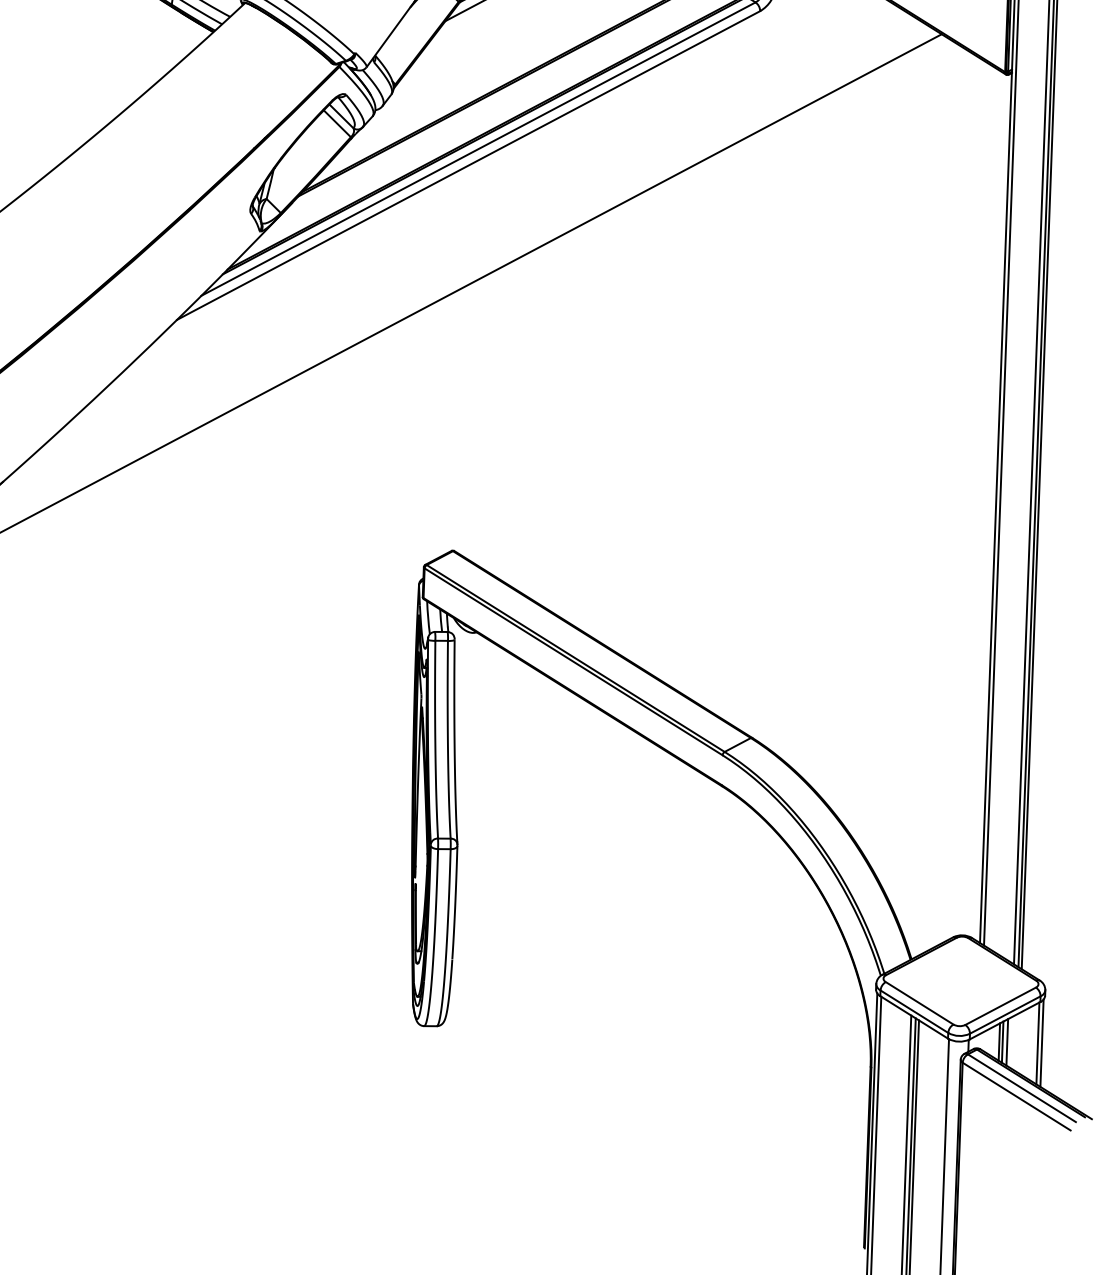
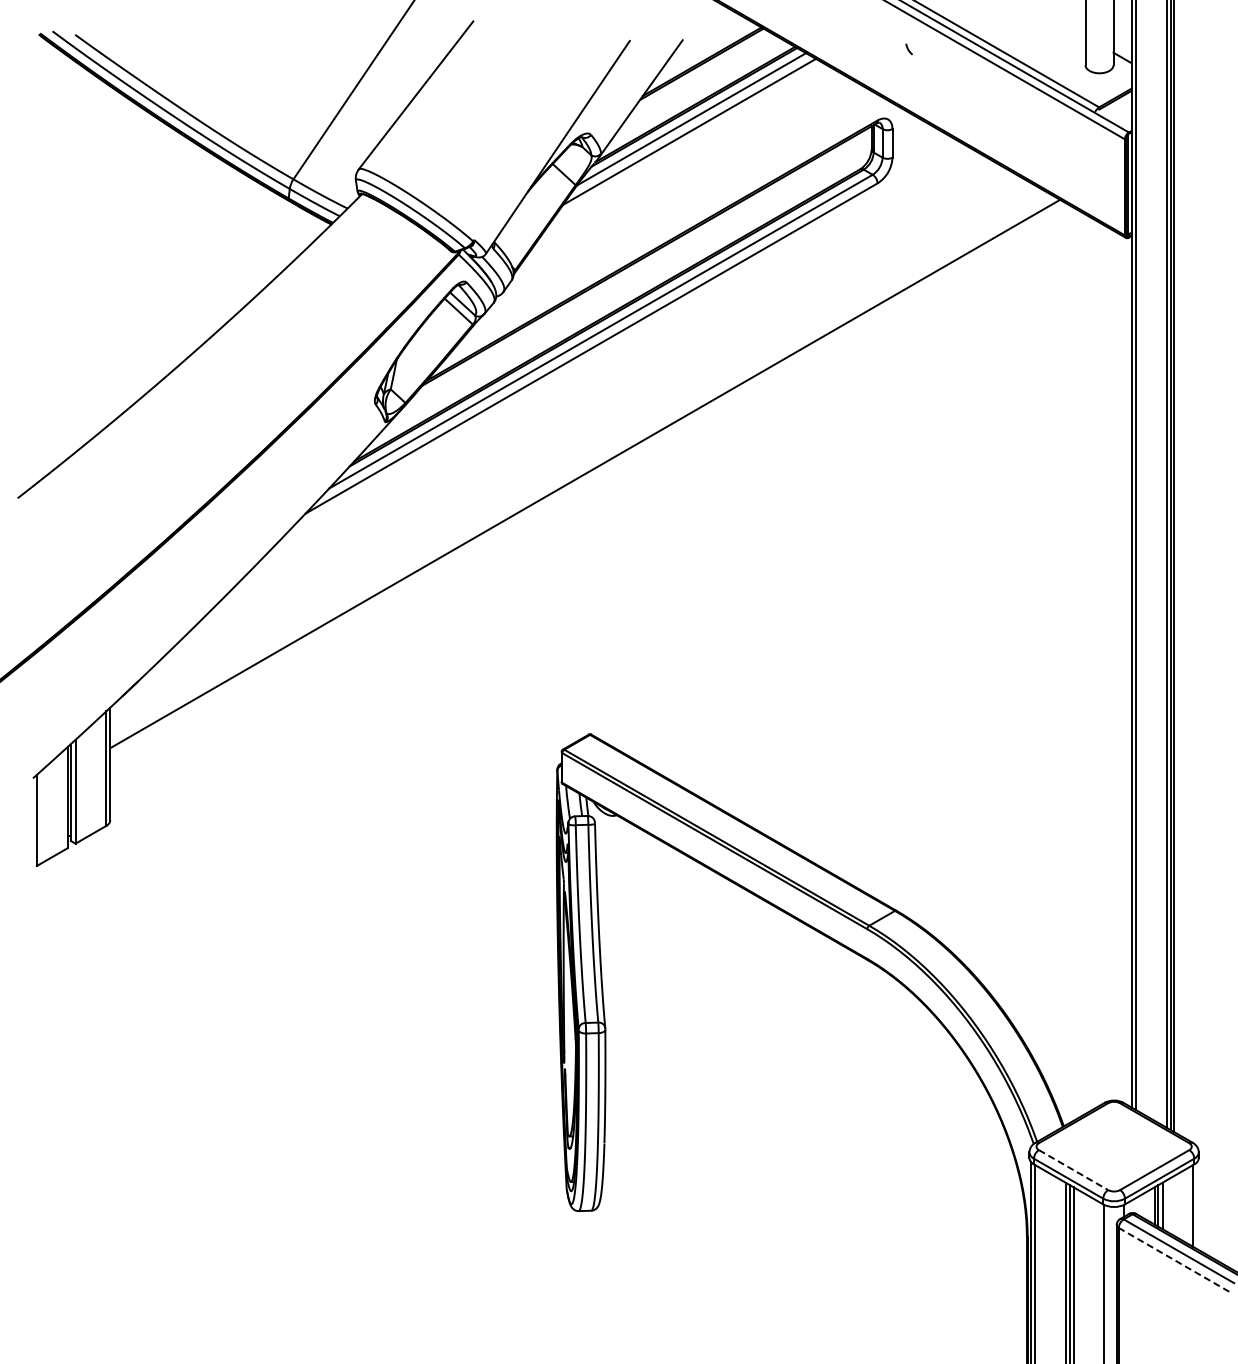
line: (919, 1003) -> (1073, 1170), solid -> dashed
line: (1042, 1043) -> (1197, 1205), removed
line: (1017, 1096) -> (1174, 1259), solid -> dashed

